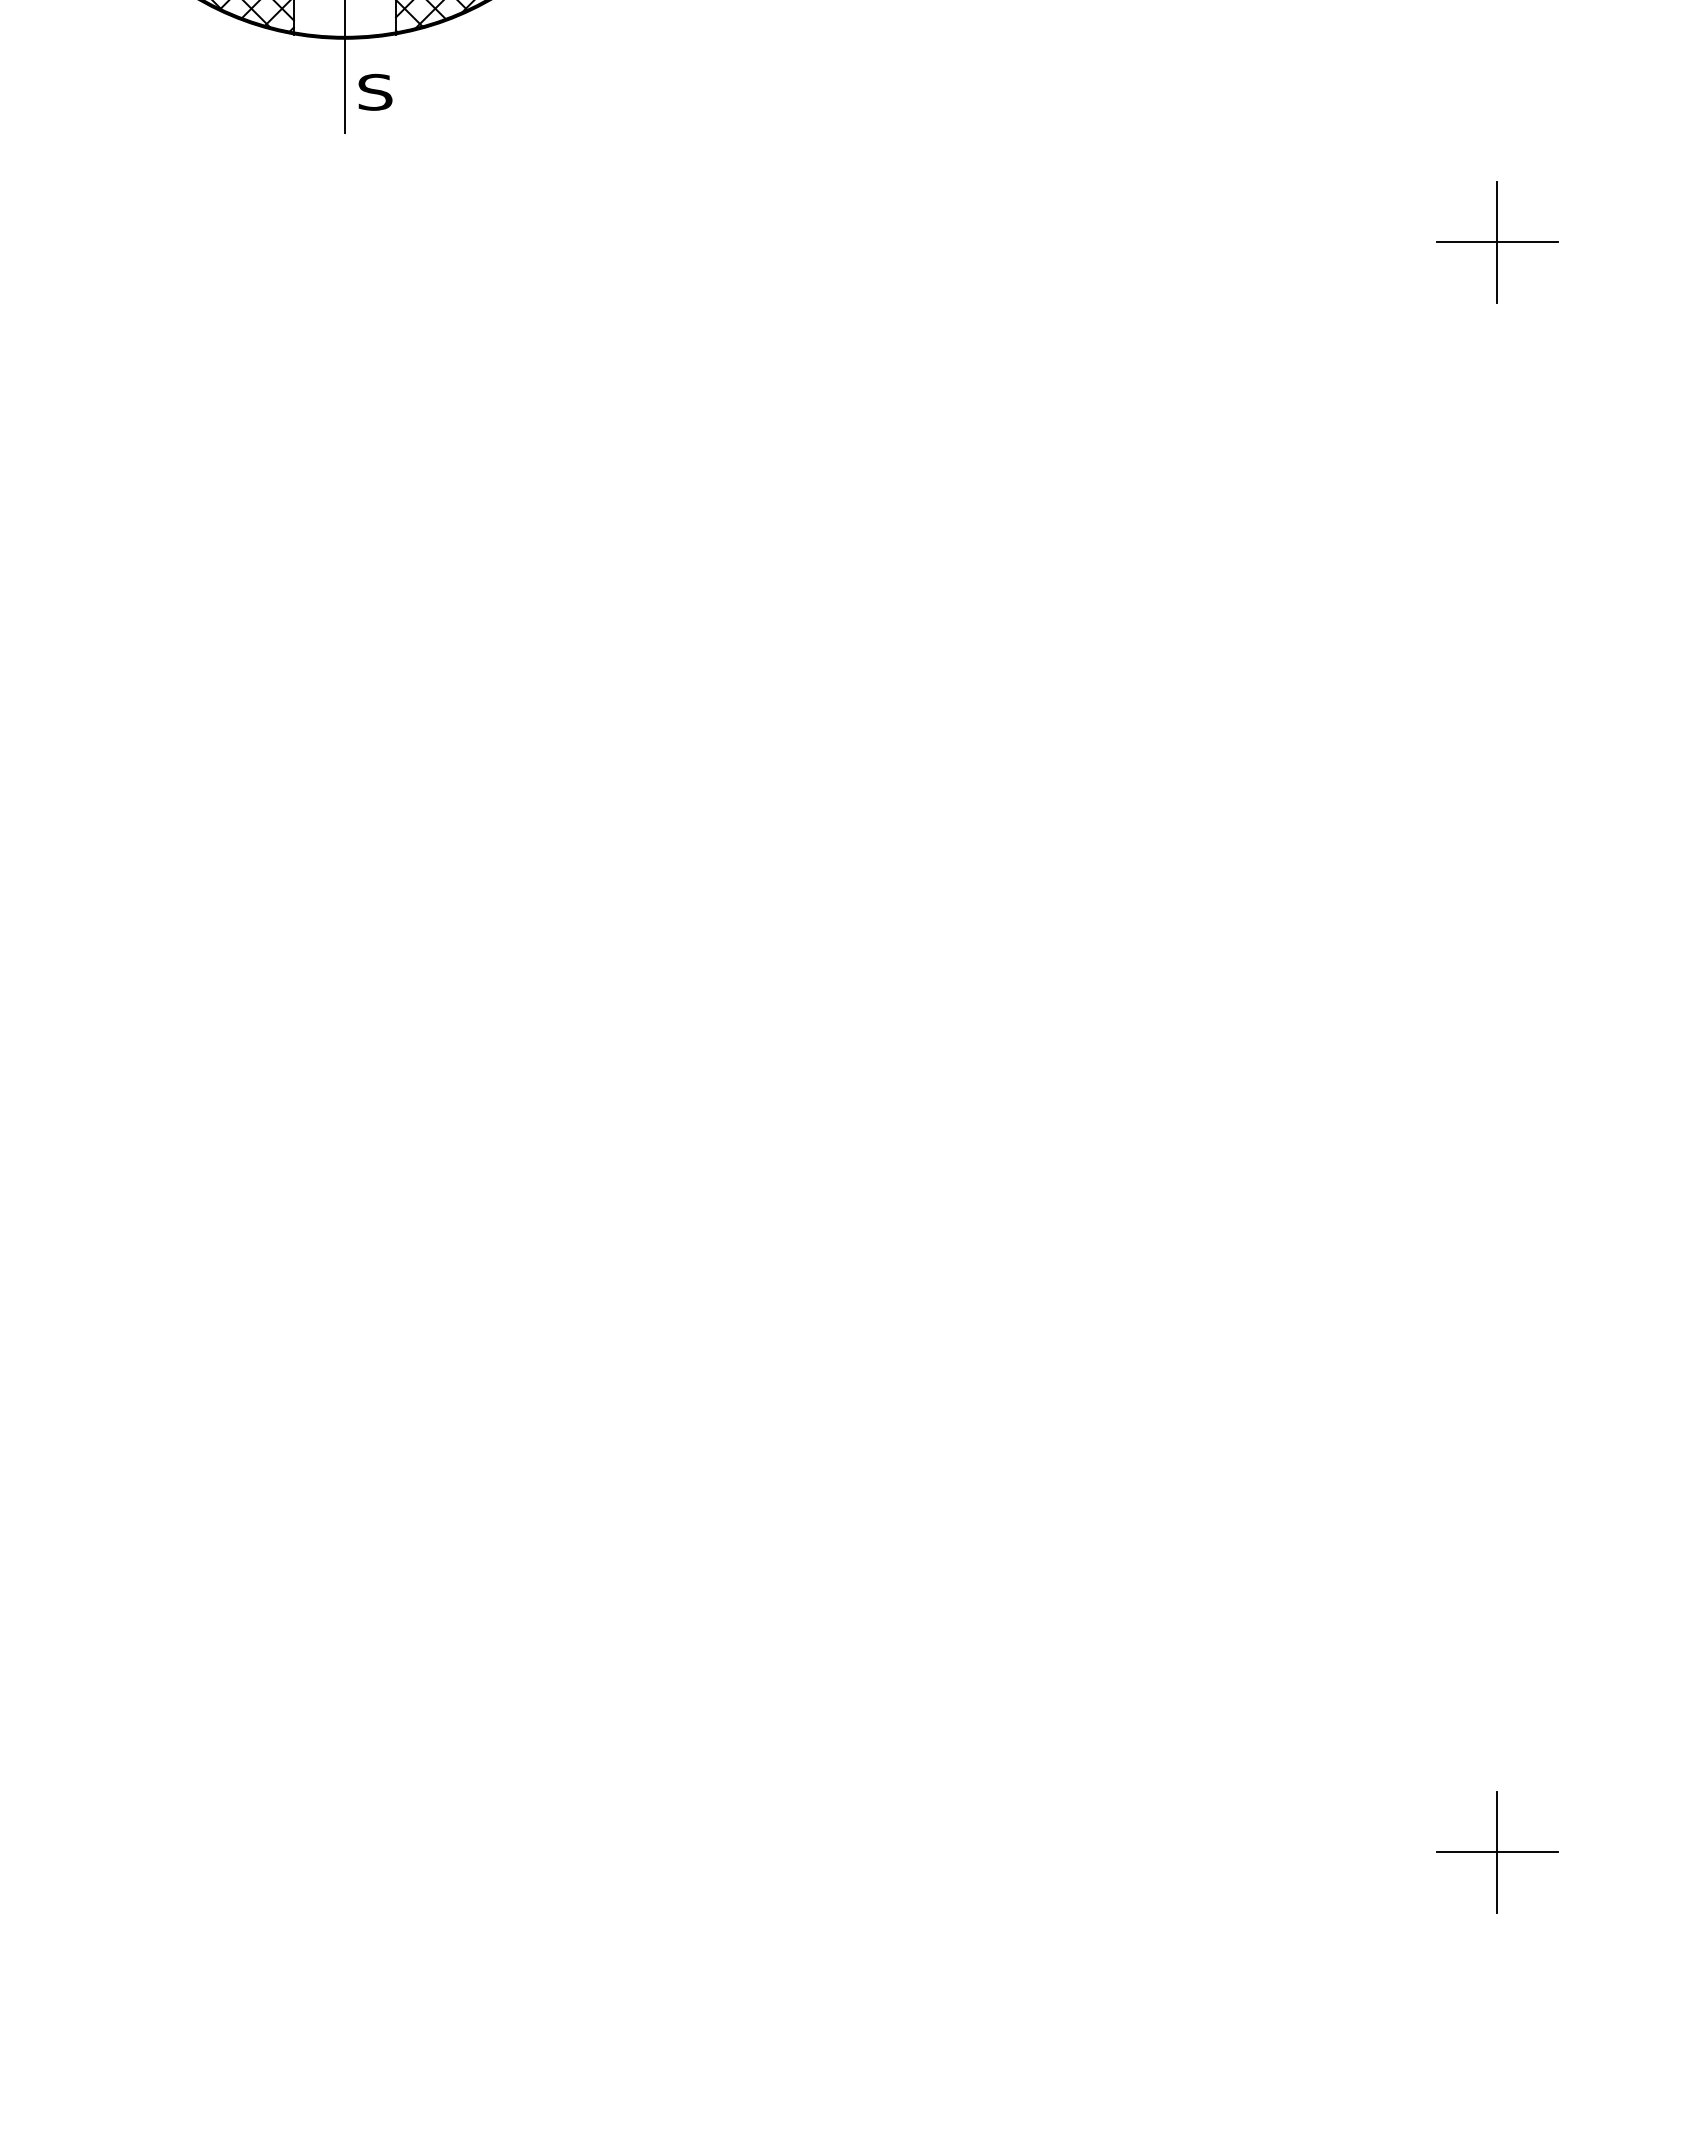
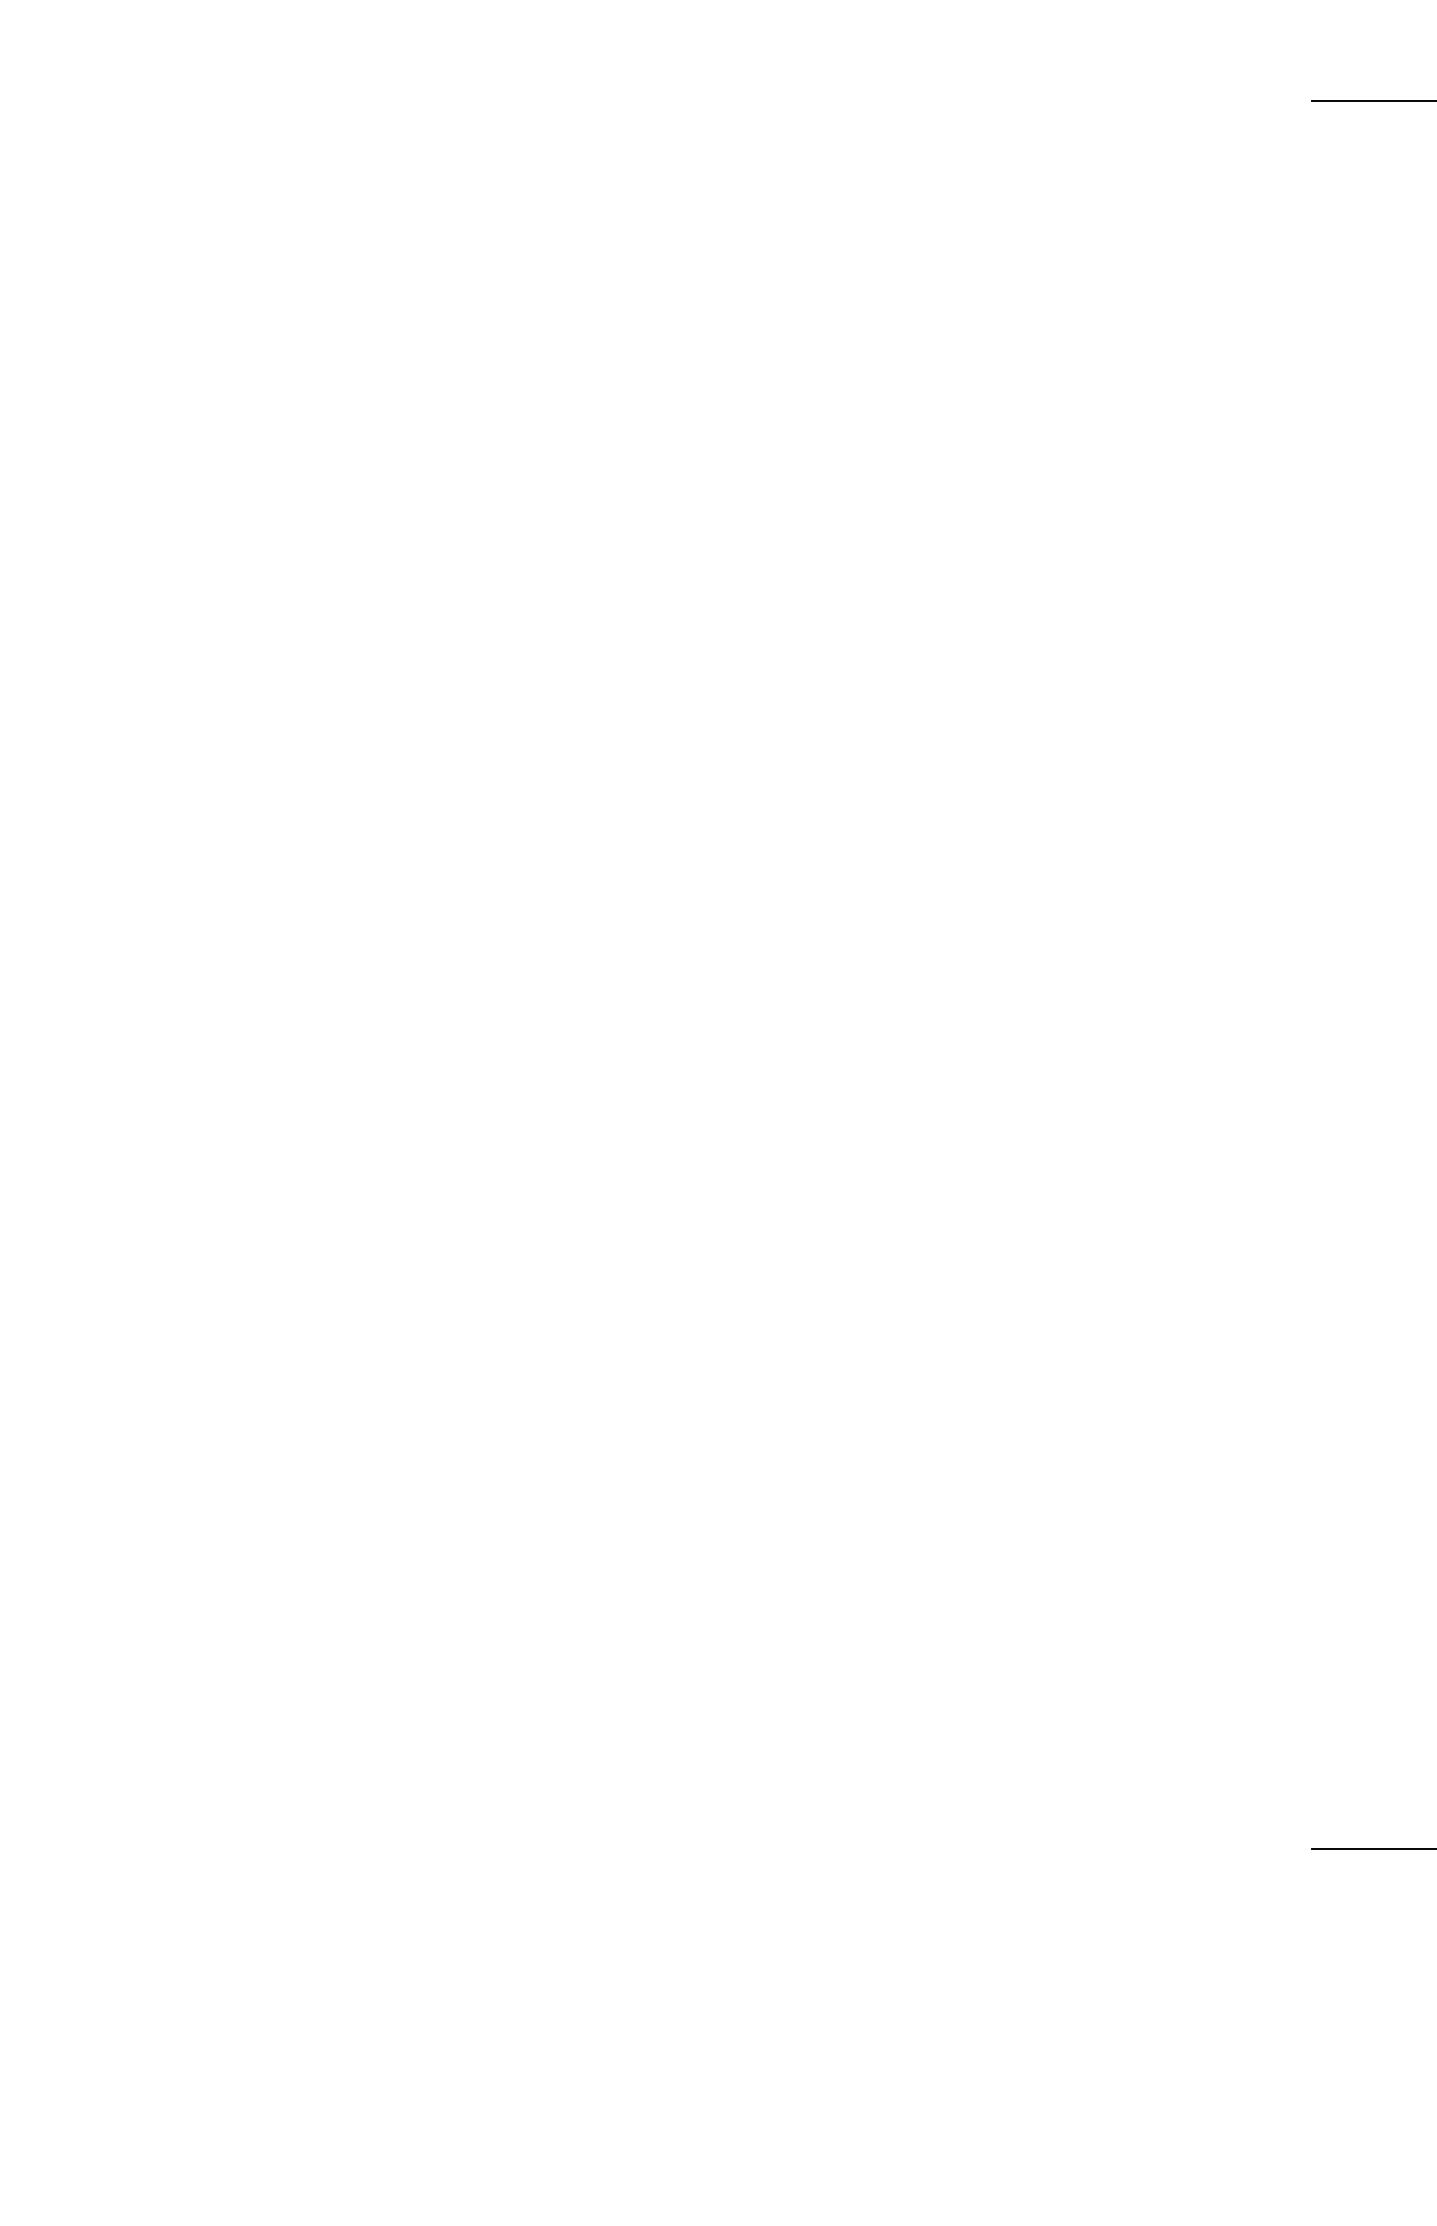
line: (1497, 241) -> (1378, 100), removed
line: (1497, 1852) -> (1378, 1848), removed

